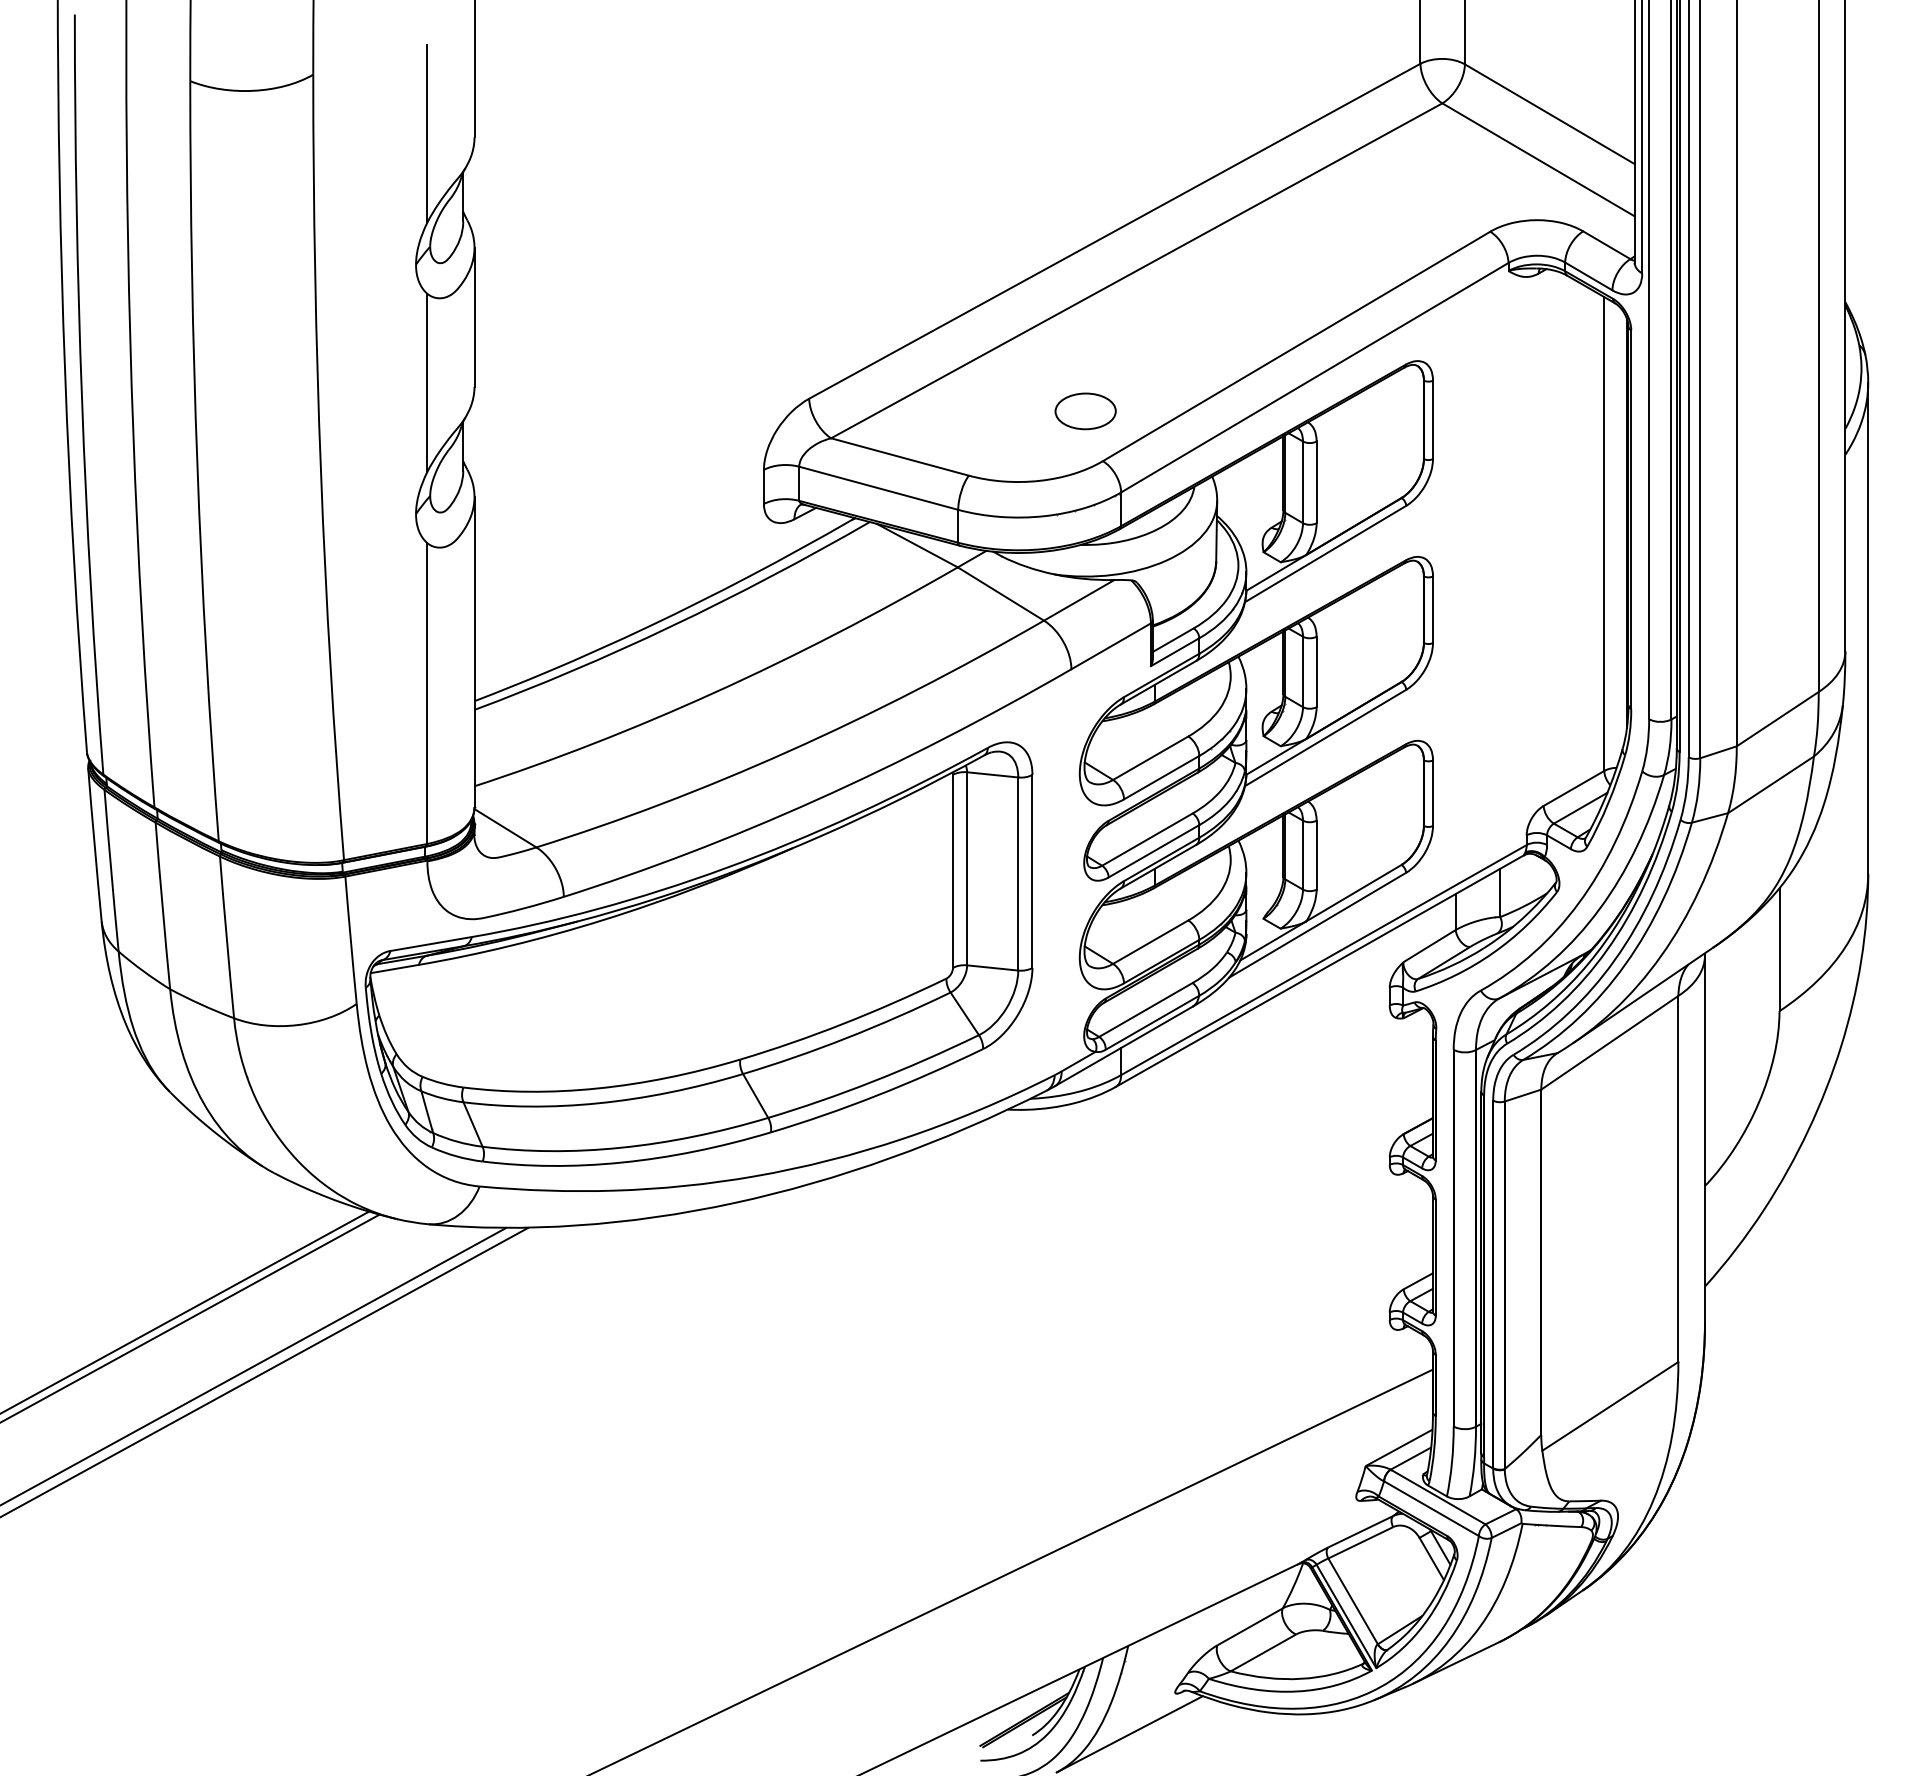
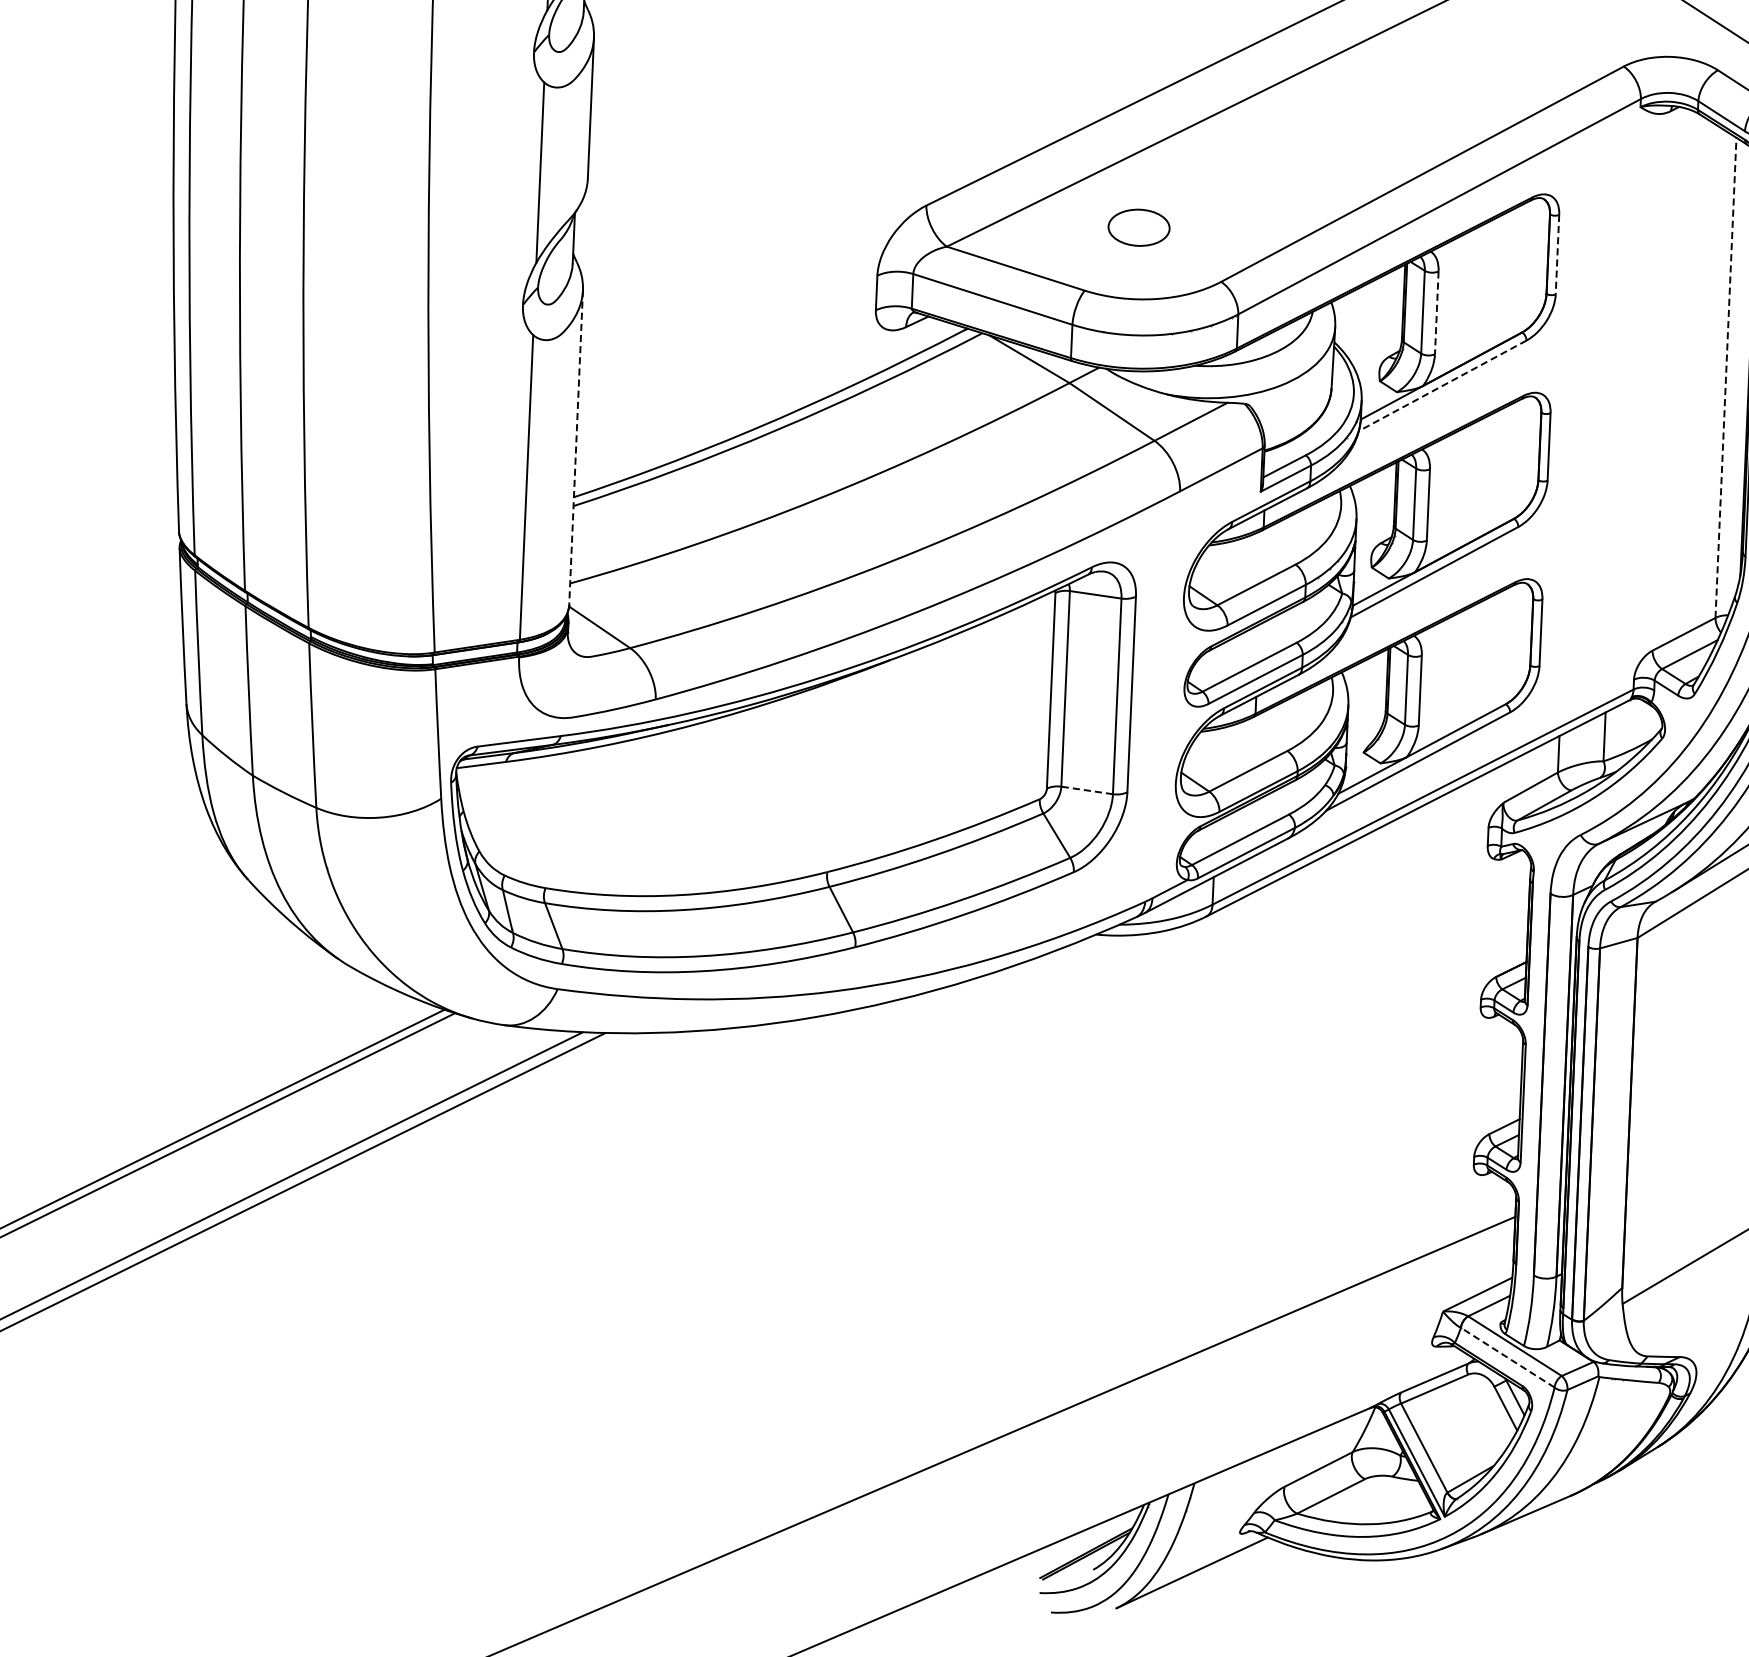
part: (1085, 411) -> (1138, 227), moved
line: (1433, 420) -> (1557, 255), solid -> dashed
line: (1316, 482) -> (1436, 312), solid -> dashed
line: (1604, 534) -> (1726, 378), solid -> dashed
line: (1325, 553) -> (1442, 385), solid -> dashed
line: (474, 652) -> (576, 447), solid -> dashed
line: (992, 967) -> (1086, 789), solid -> dashed
line: (1431, 1508) -> (1507, 1357), solid -> dashed

